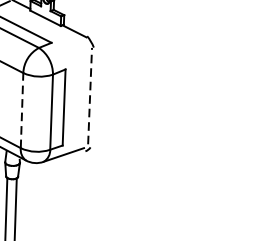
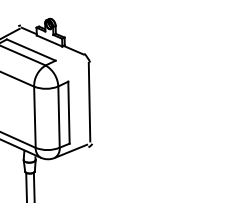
line: (90, 95) -> (89, 101), dashed -> solid
line: (21, 110) -> (34, 117), dashed -> solid

